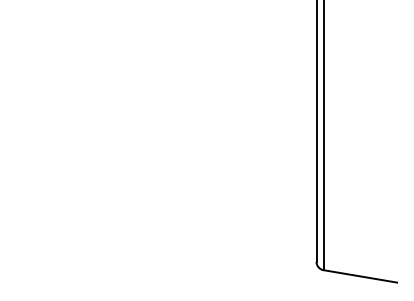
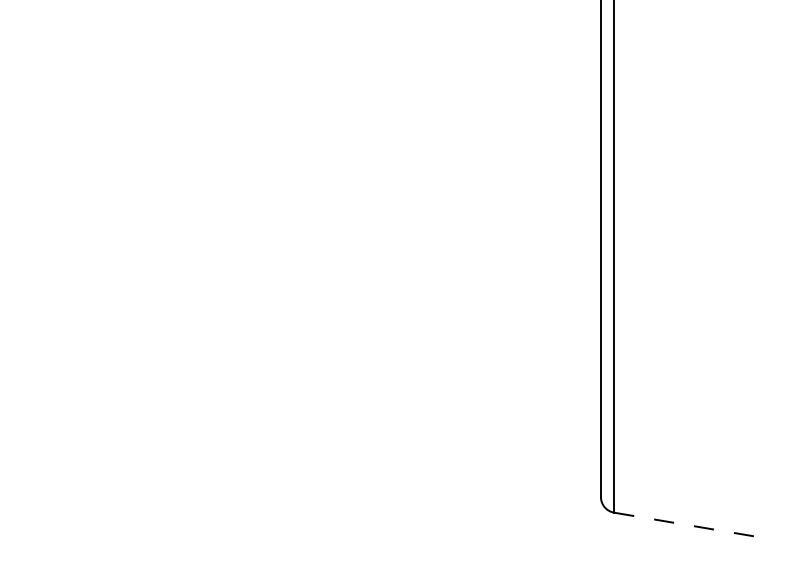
line: (359, 276) -> (682, 524), solid -> dashed

